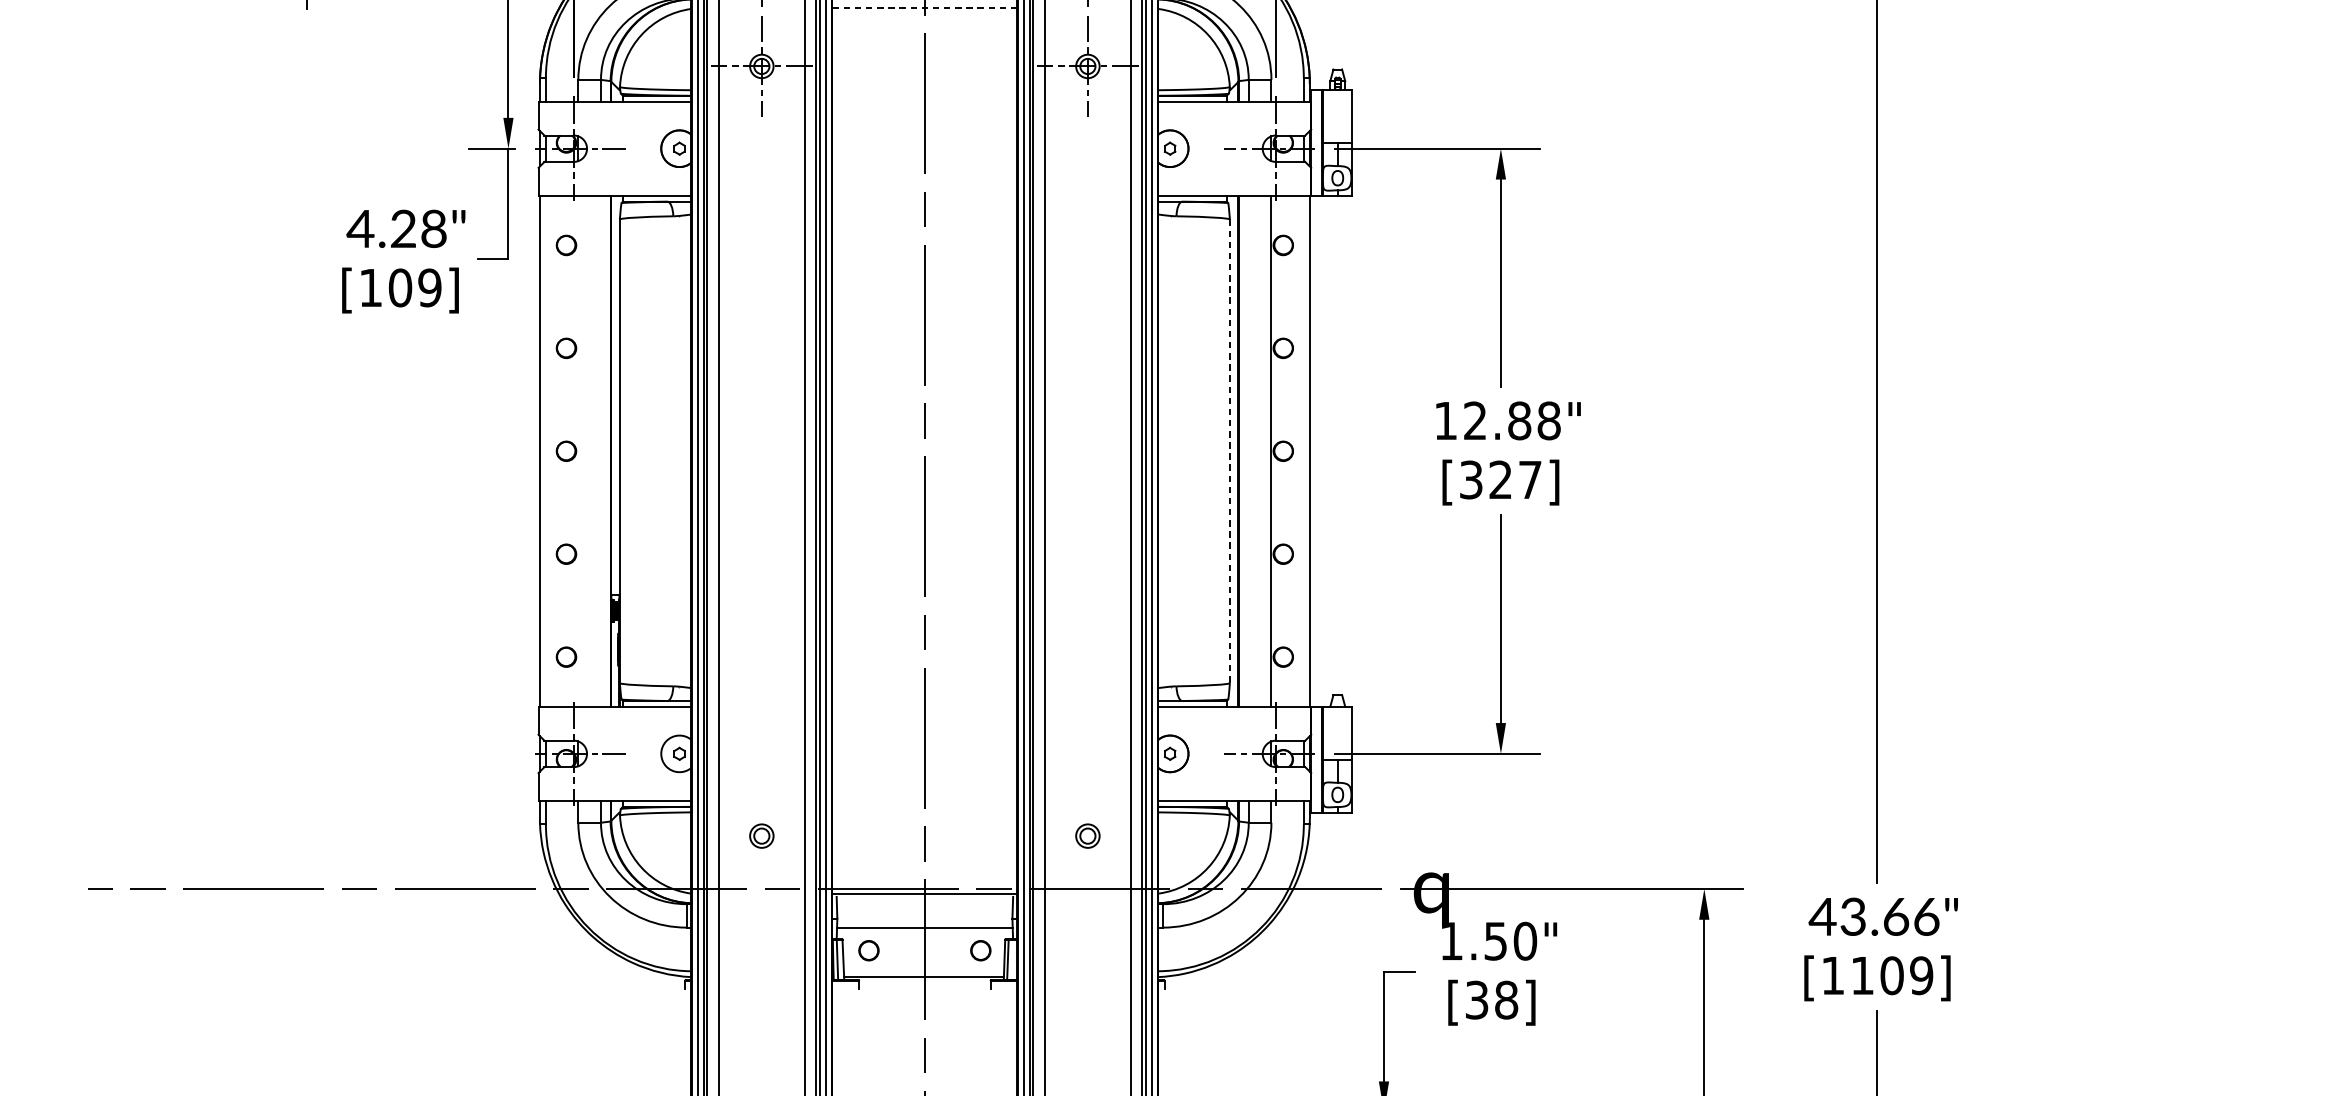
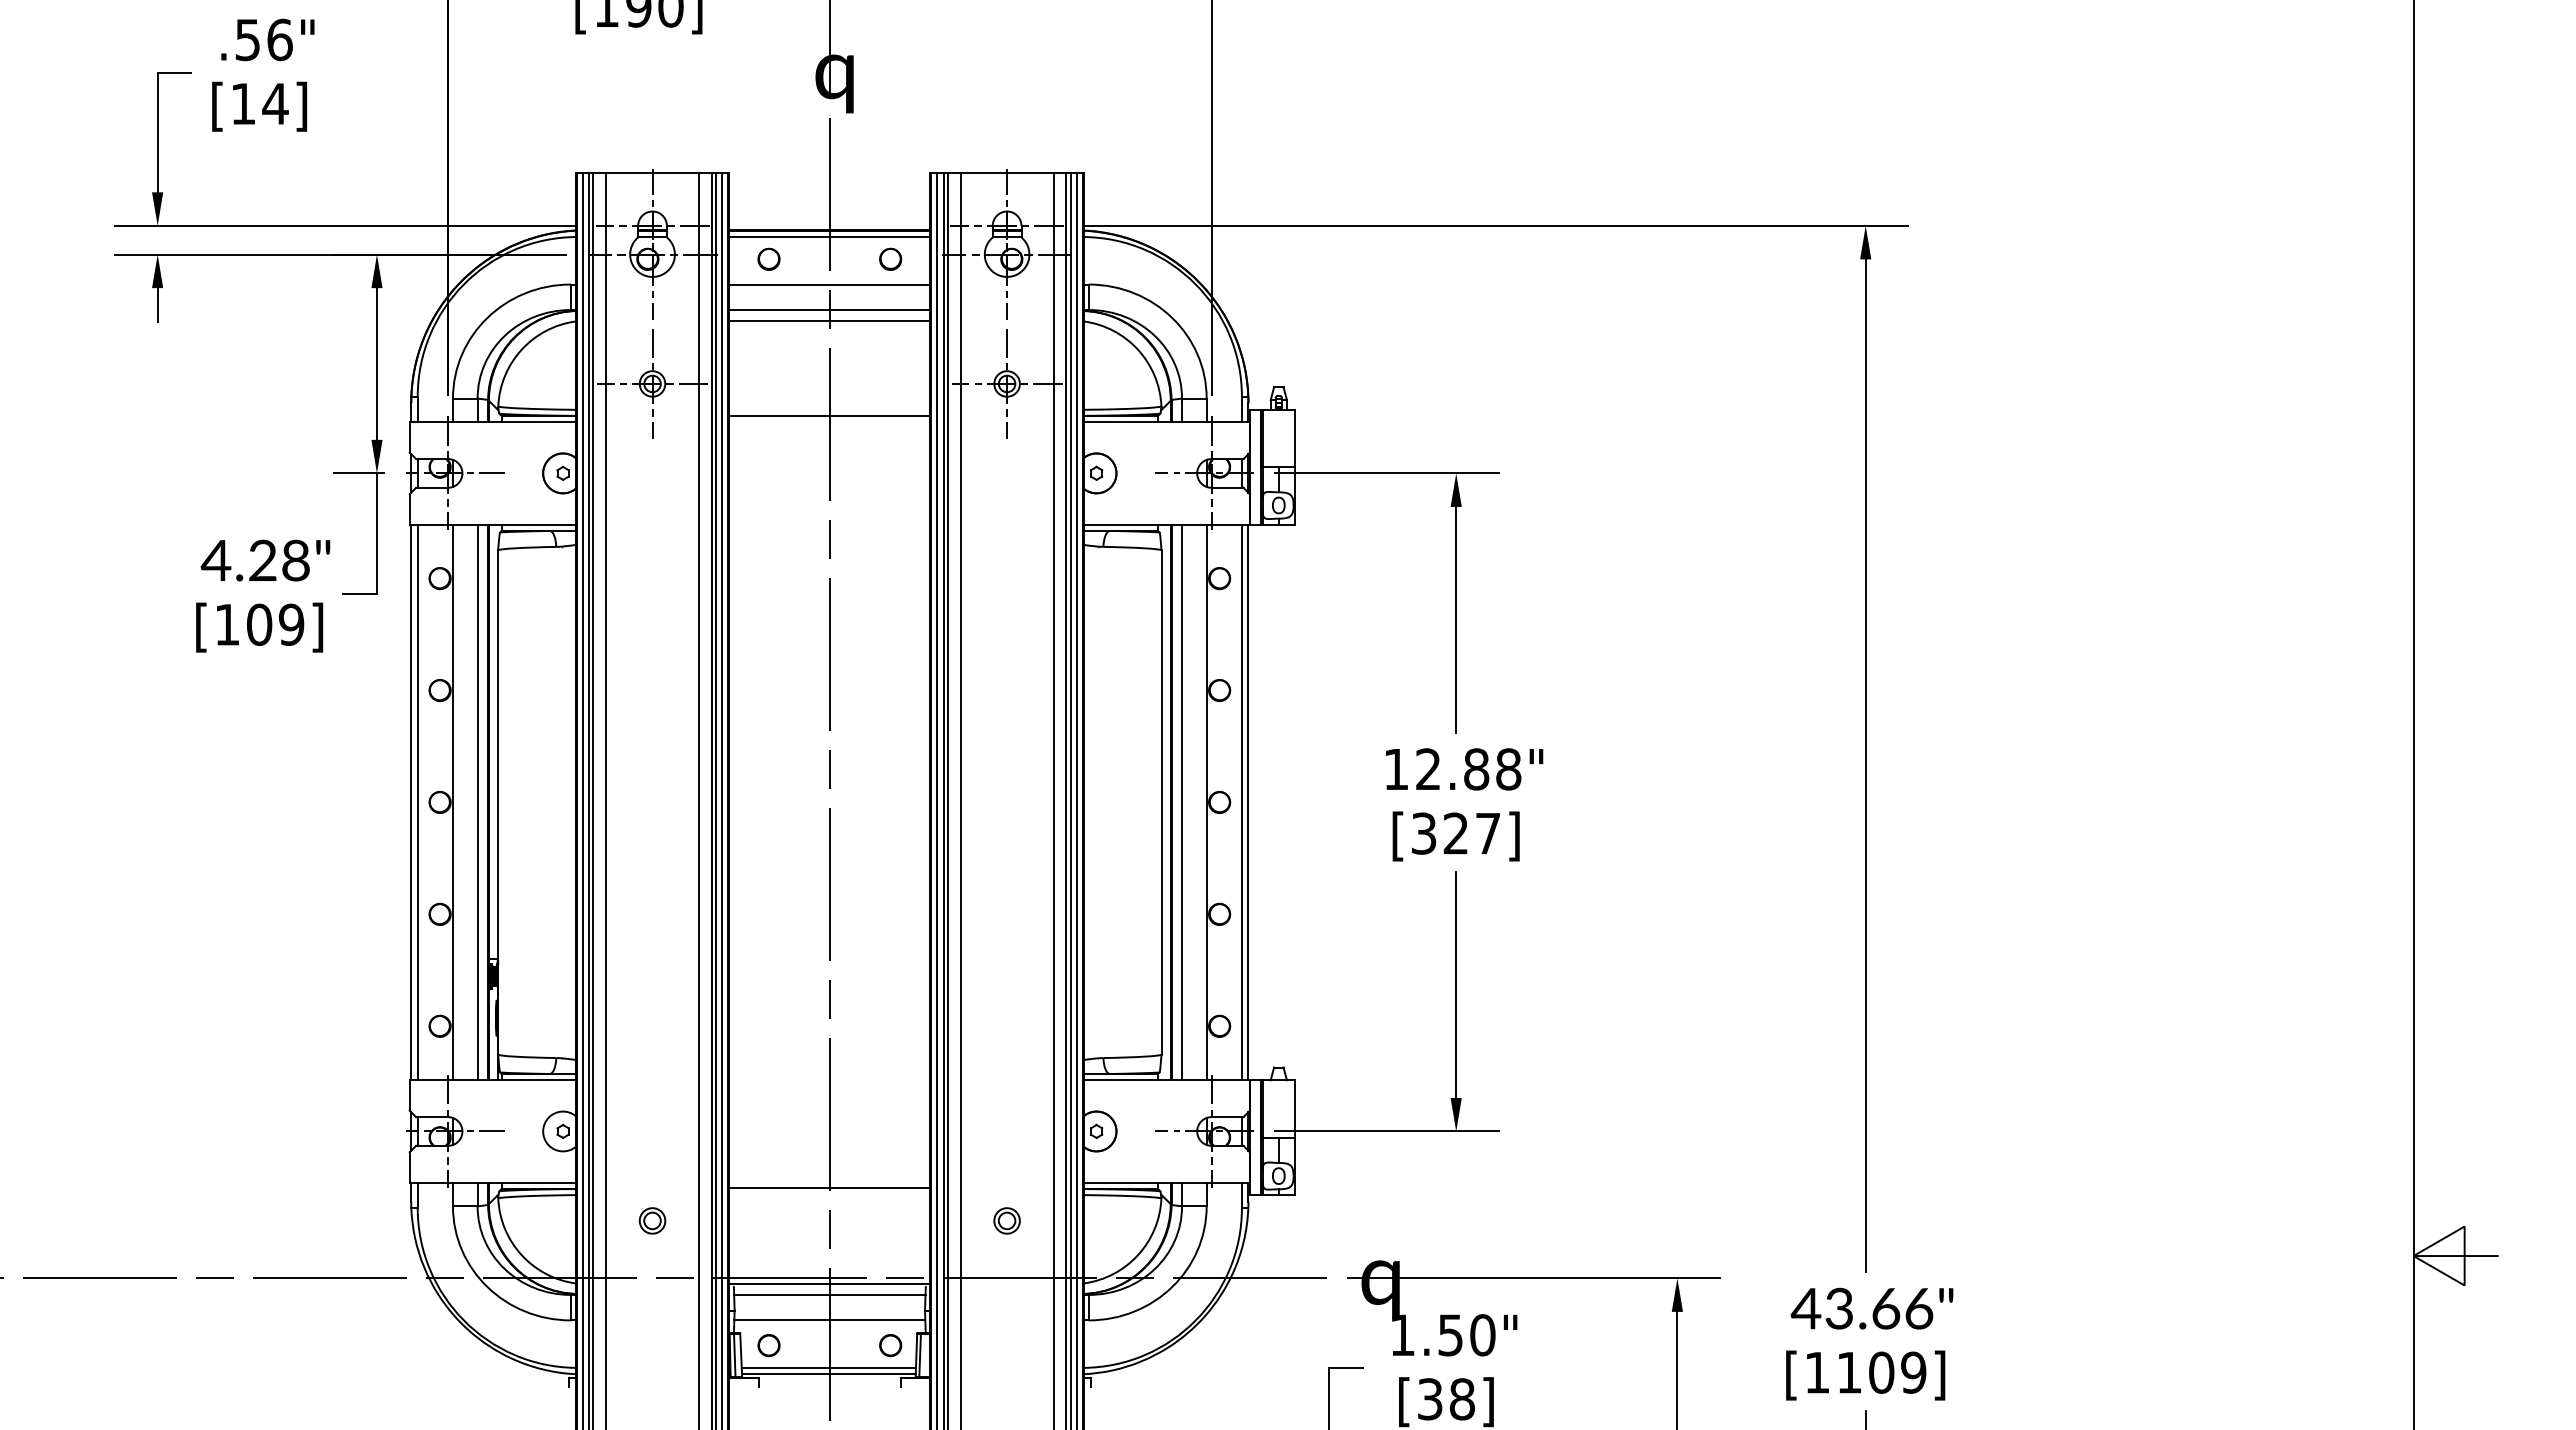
line: (925, 8) -> (830, 320), dashed -> solid
line: (924, 96) -> (829, 416), added
line: (545, 451) -> (417, 802), added
line: (578, 451) -> (453, 802), added
line: (600, 451) -> (477, 802), added
line: (1229, 451) -> (1161, 802), dashed -> solid
line: (1249, 451) -> (1182, 802), added
line: (1303, 451) -> (1241, 802), added
line: (924, 806) -> (829, 1188), added
line: (924, 903) -> (829, 1294), added
line: (923, 970) -> (828, 1367), added

